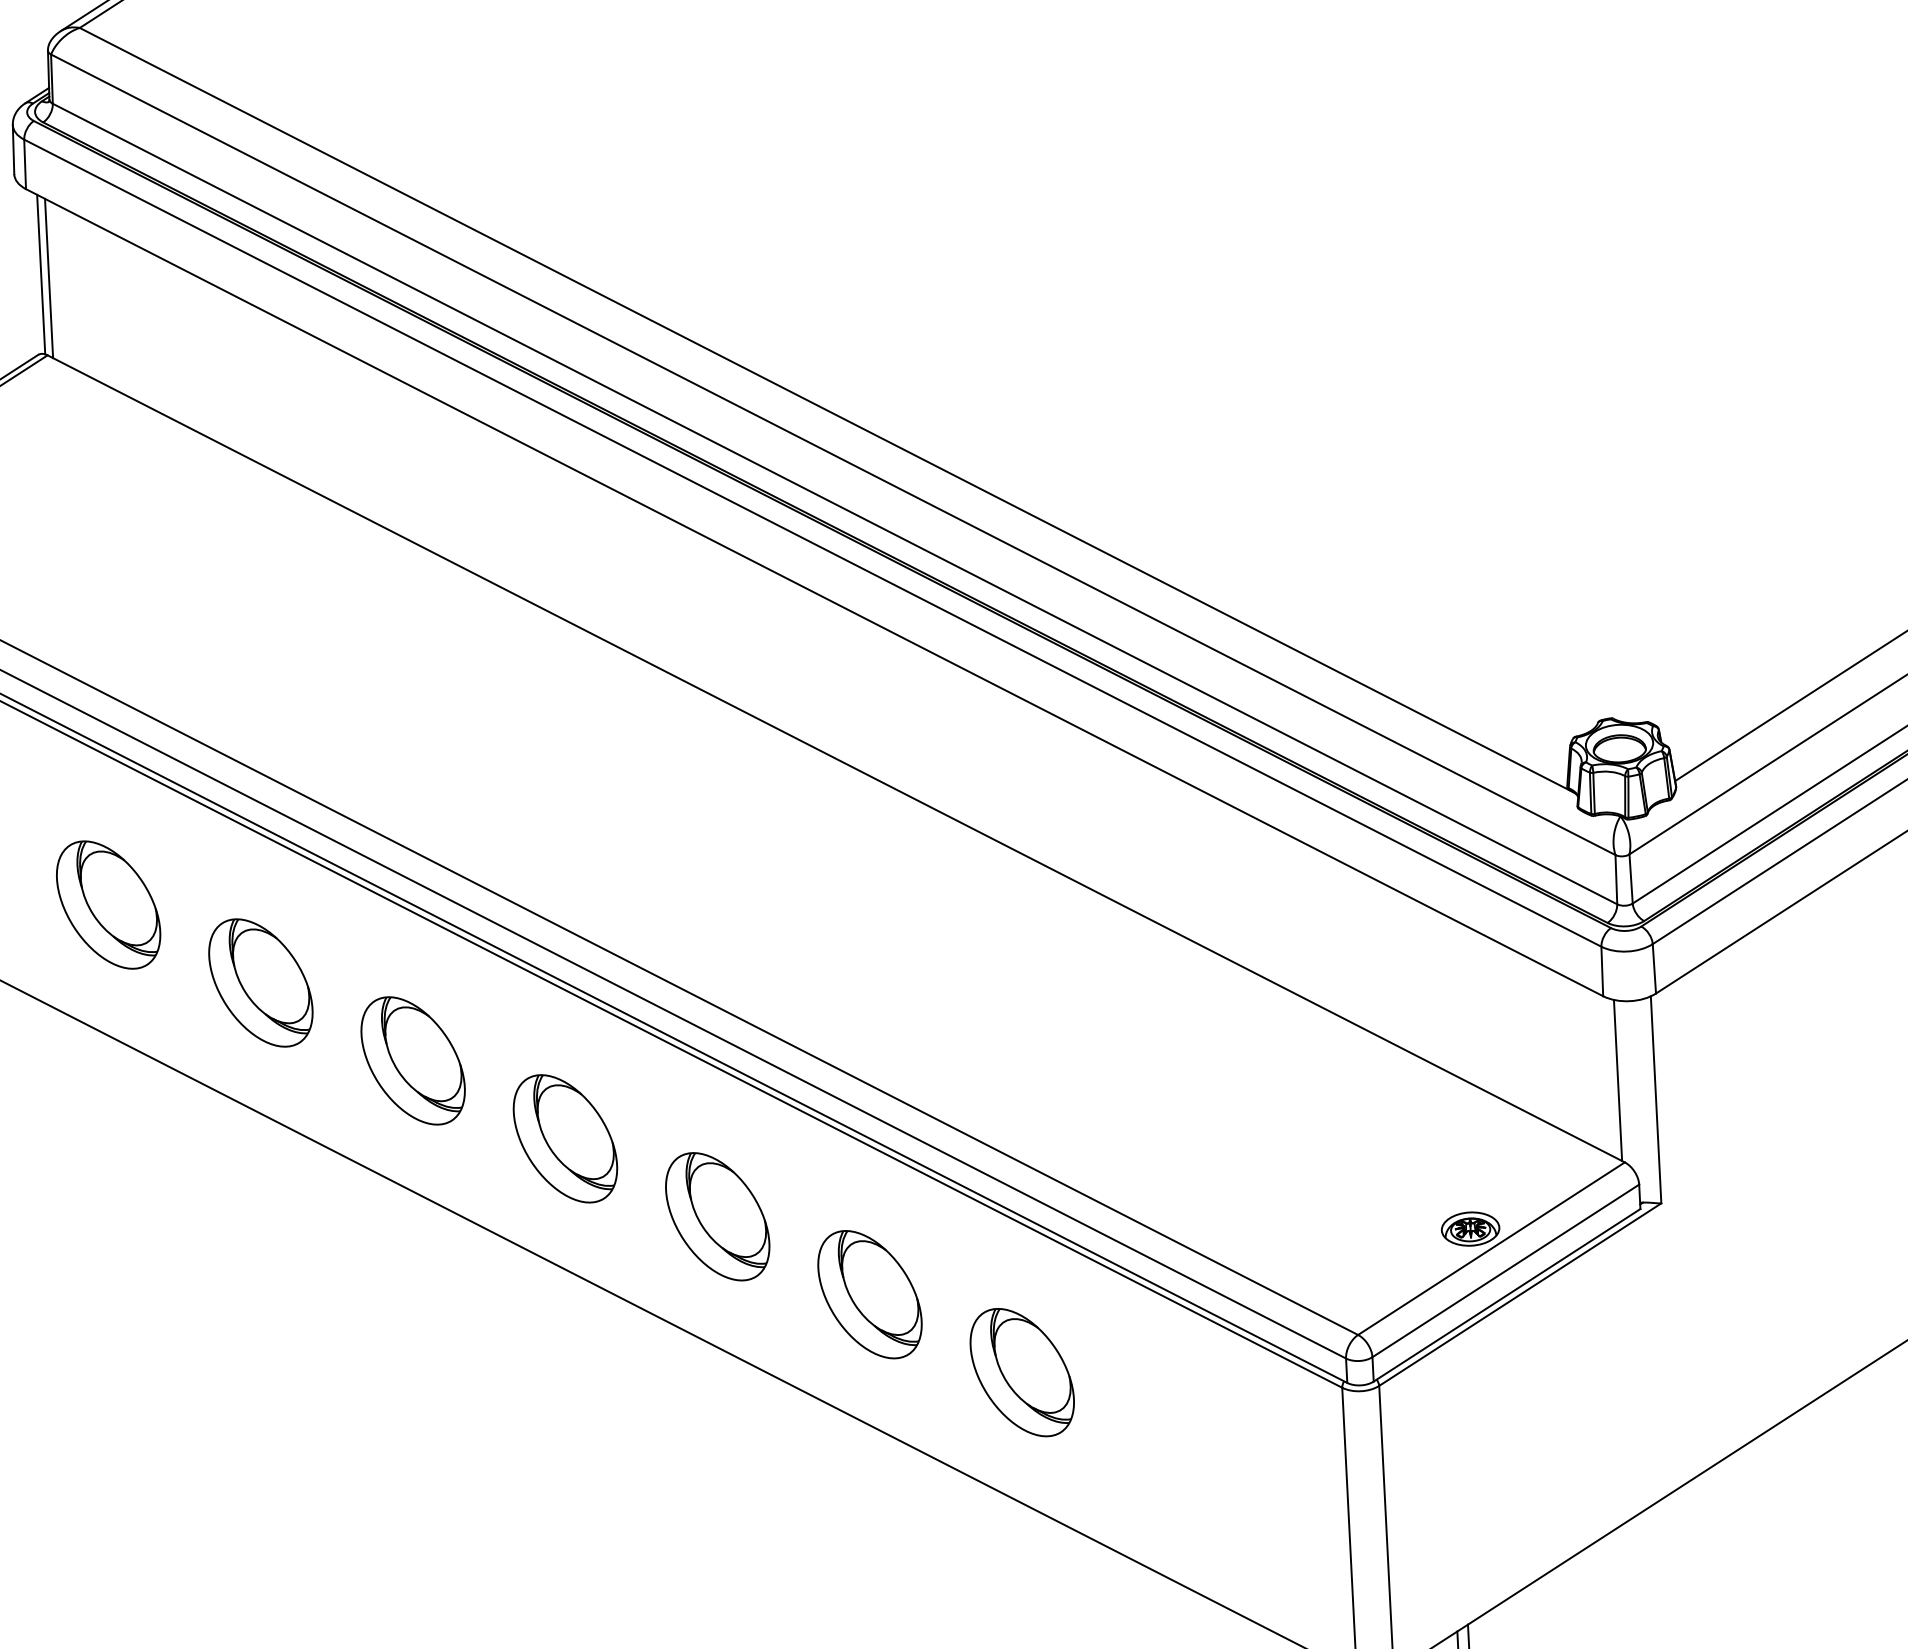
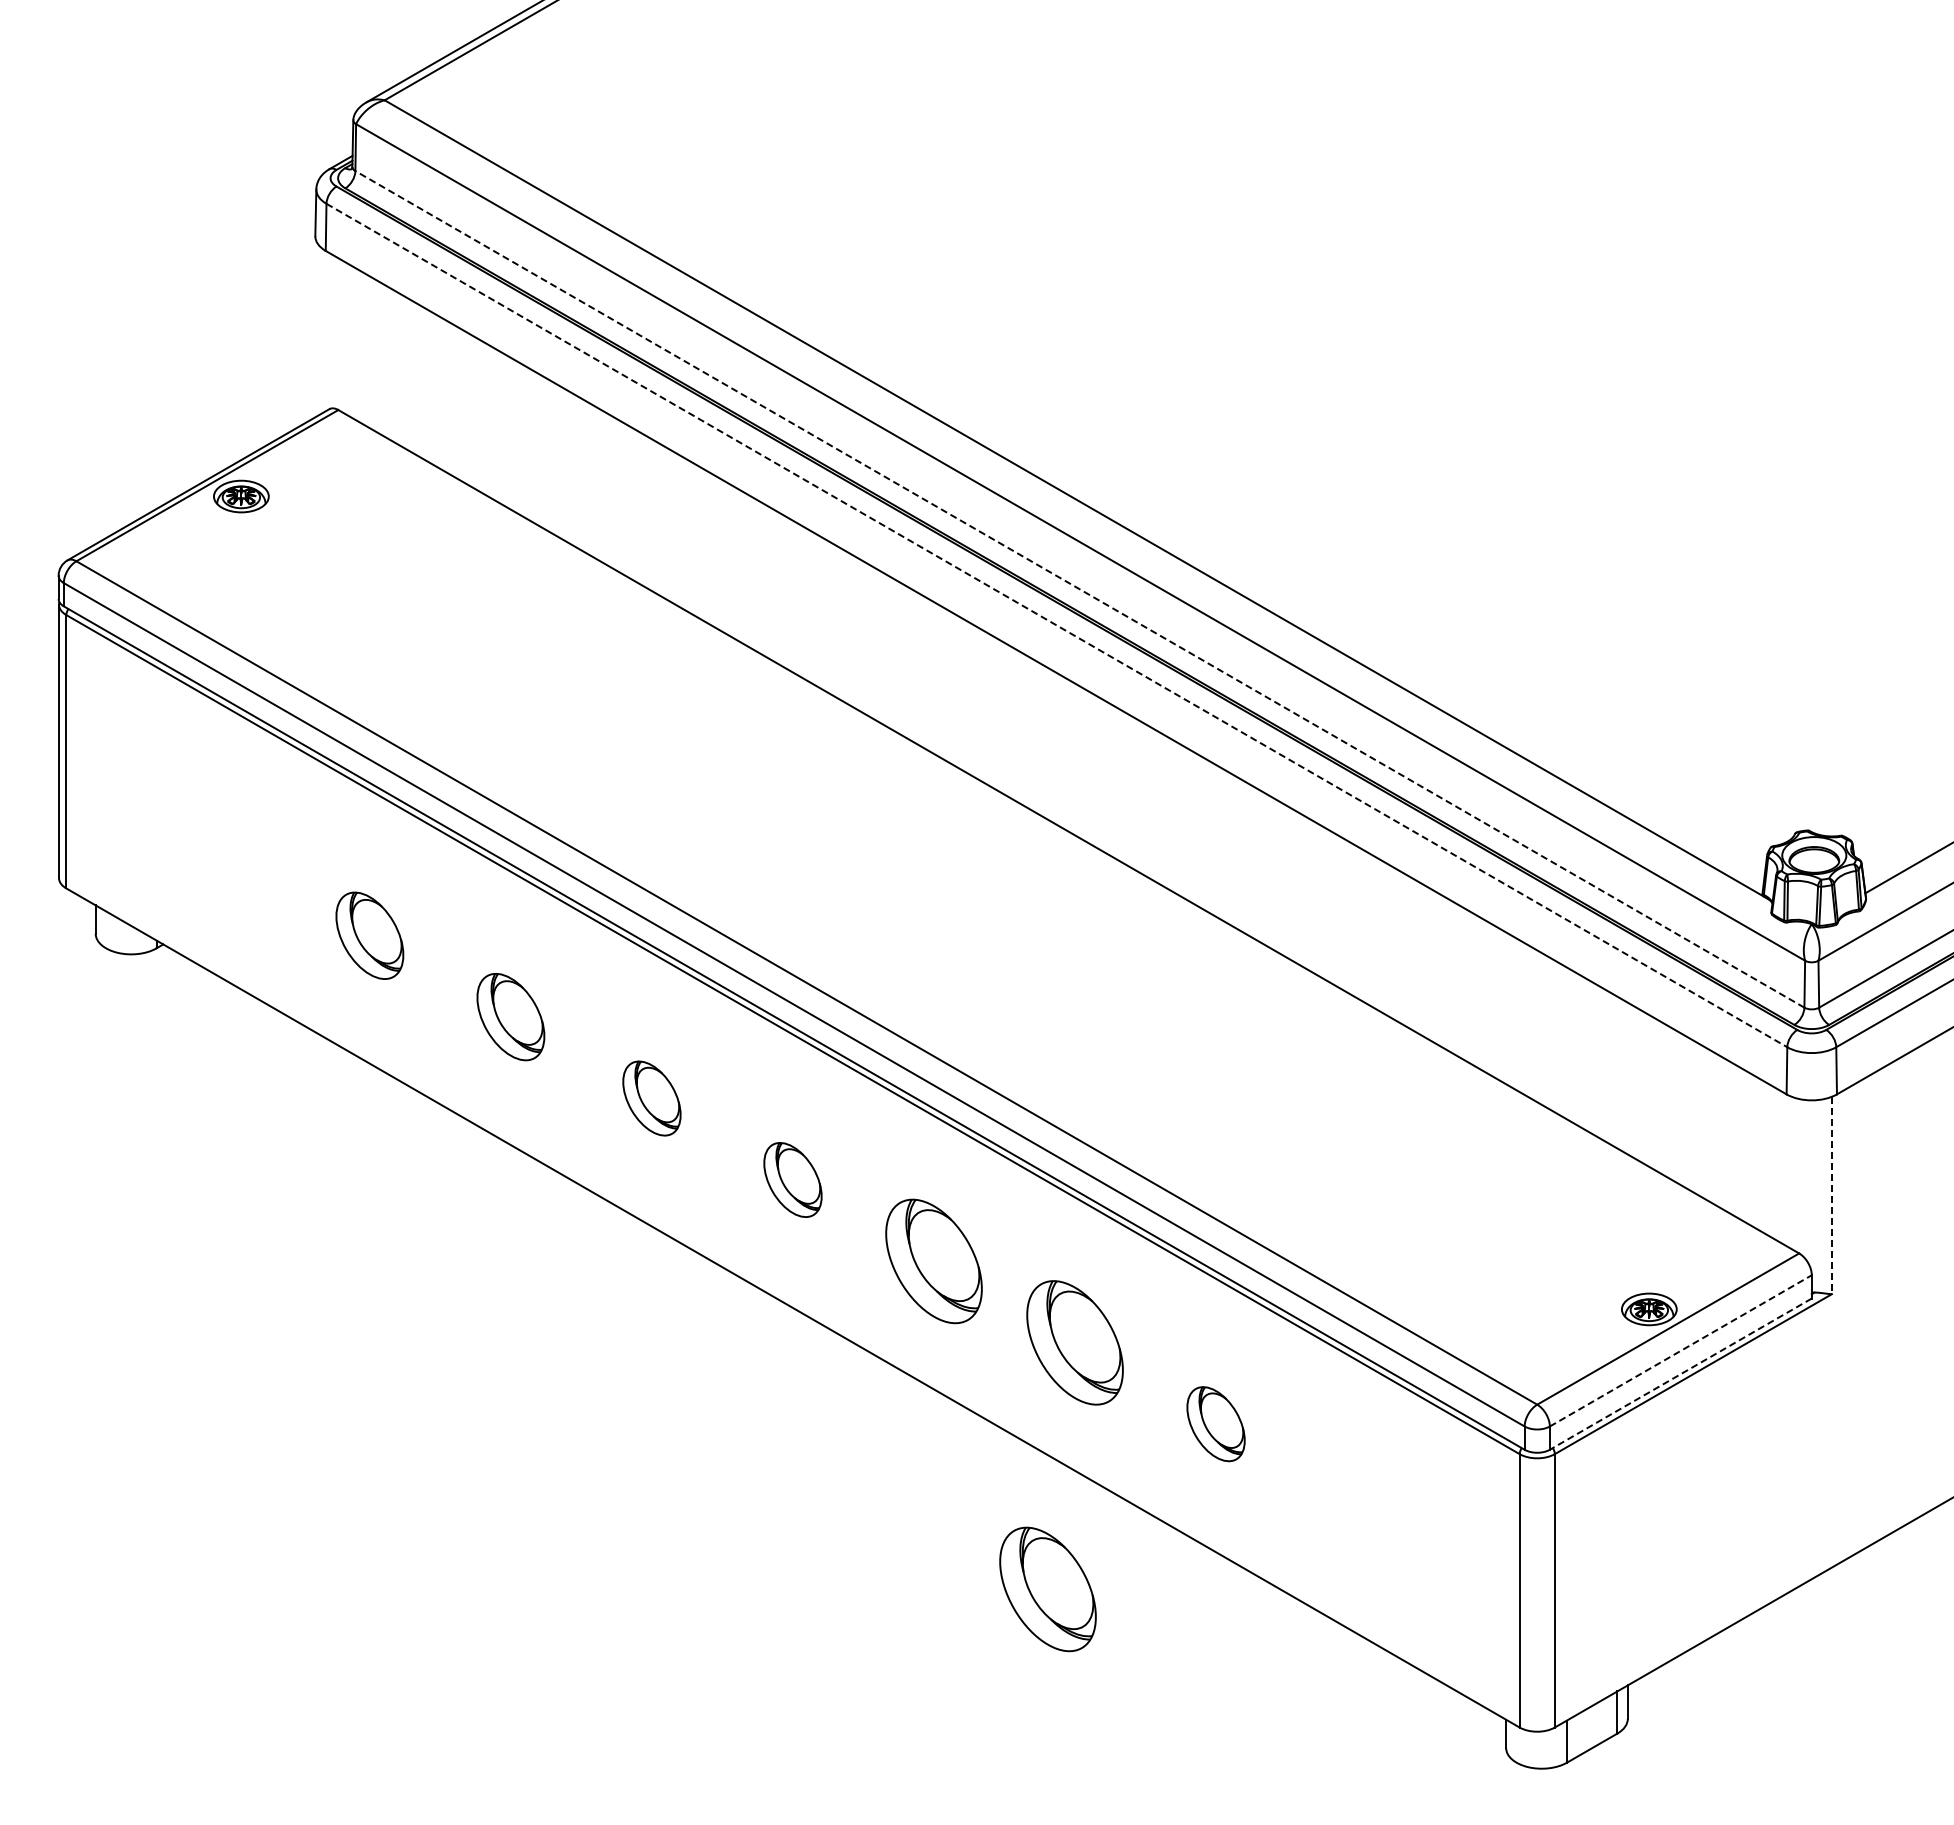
line: (41, 274) -> (336, 332), removed
line: (49, 277) -> (343, 336), removed
line: (834, 504) -> (1079, 589), solid -> dashed
line: (813, 543) -> (1057, 625), solid -> dashed
part: (108, 904) -> (369, 935), size x0.7
part: (260, 982) -> (510, 1016), size x0.7
part: (412, 1060) -> (651, 1098), size x0.6
line: (1617, 1080) -> (1796, 1175), removed
line: (1655, 1099) -> (1831, 1195), solid -> dashed
part: (564, 1138) -> (792, 1179), size x0.6
line: (1506, 1270) -> (1681, 1350), solid -> dashed
line: (1506, 1295) -> (1680, 1374), solid -> dashed
part: (1021, 1371) -> (1215, 1423), size x0.6
part: (854, 1554) -> (1047, 1589), added

